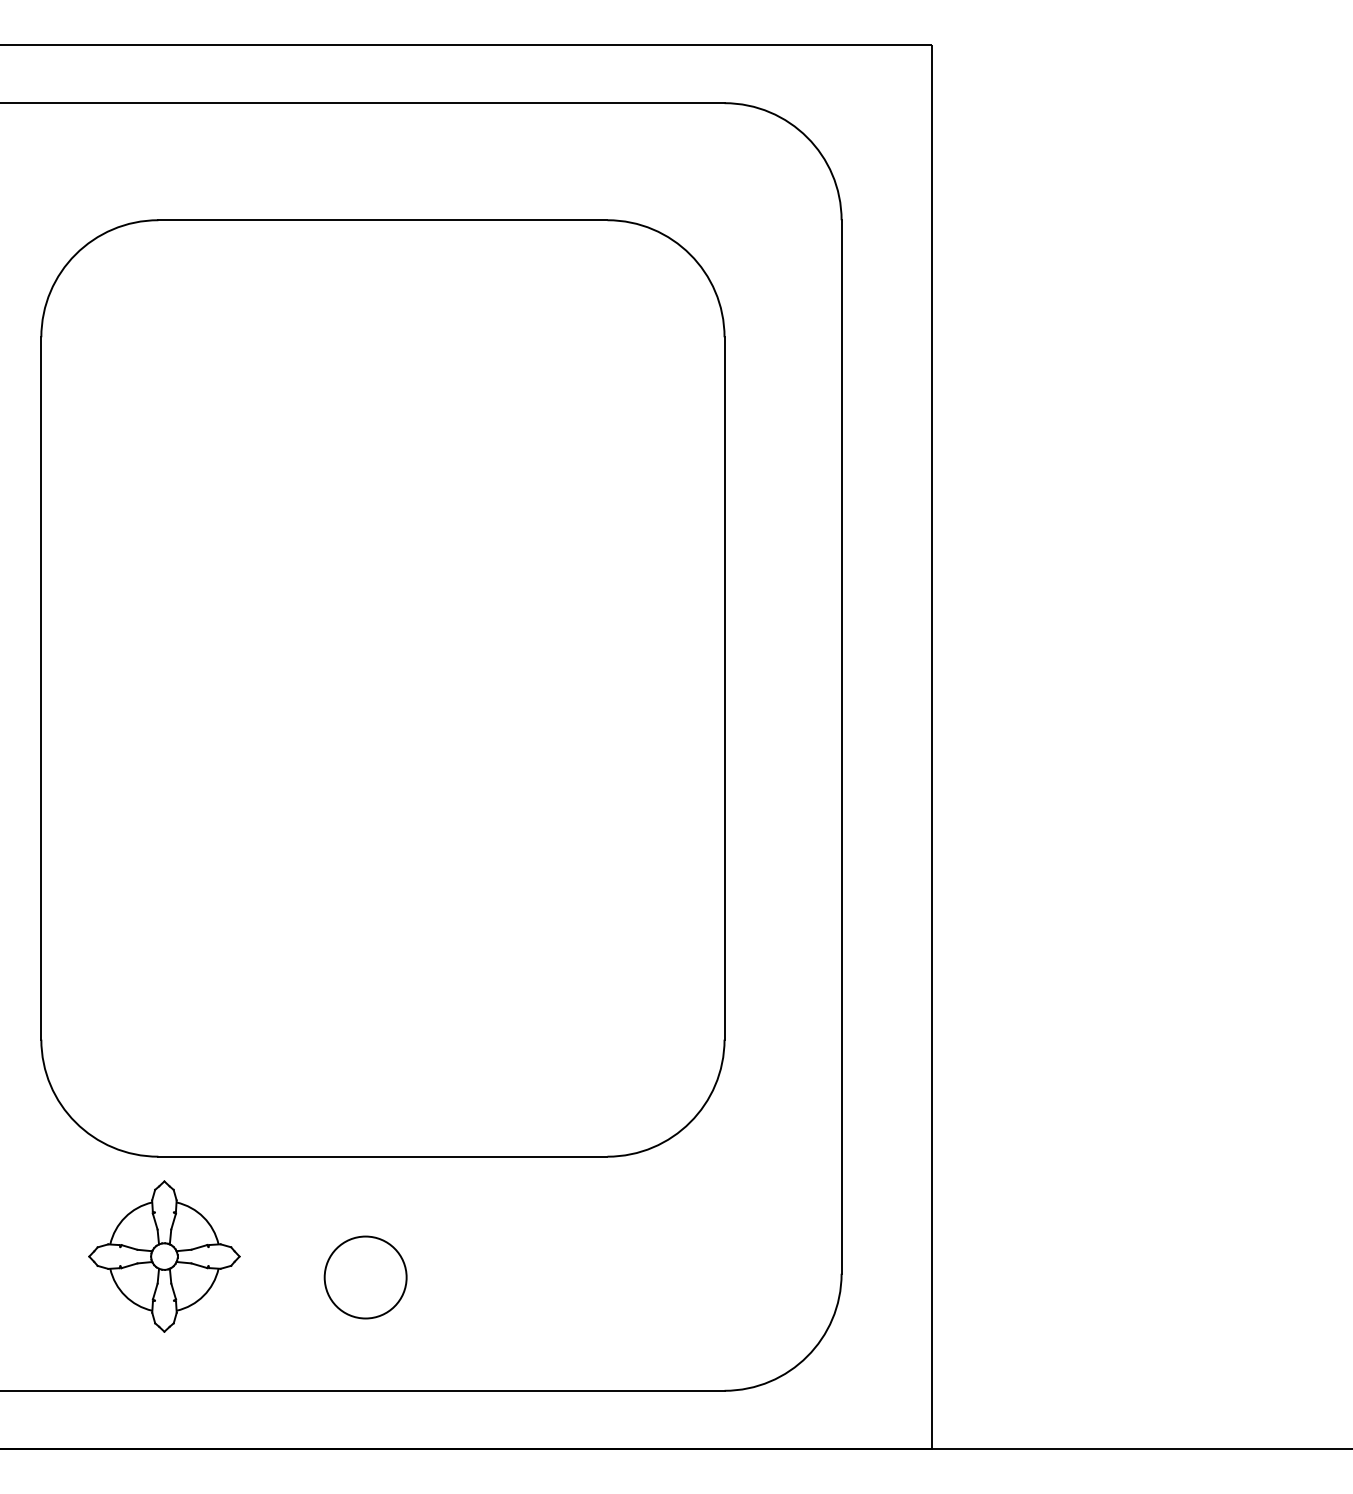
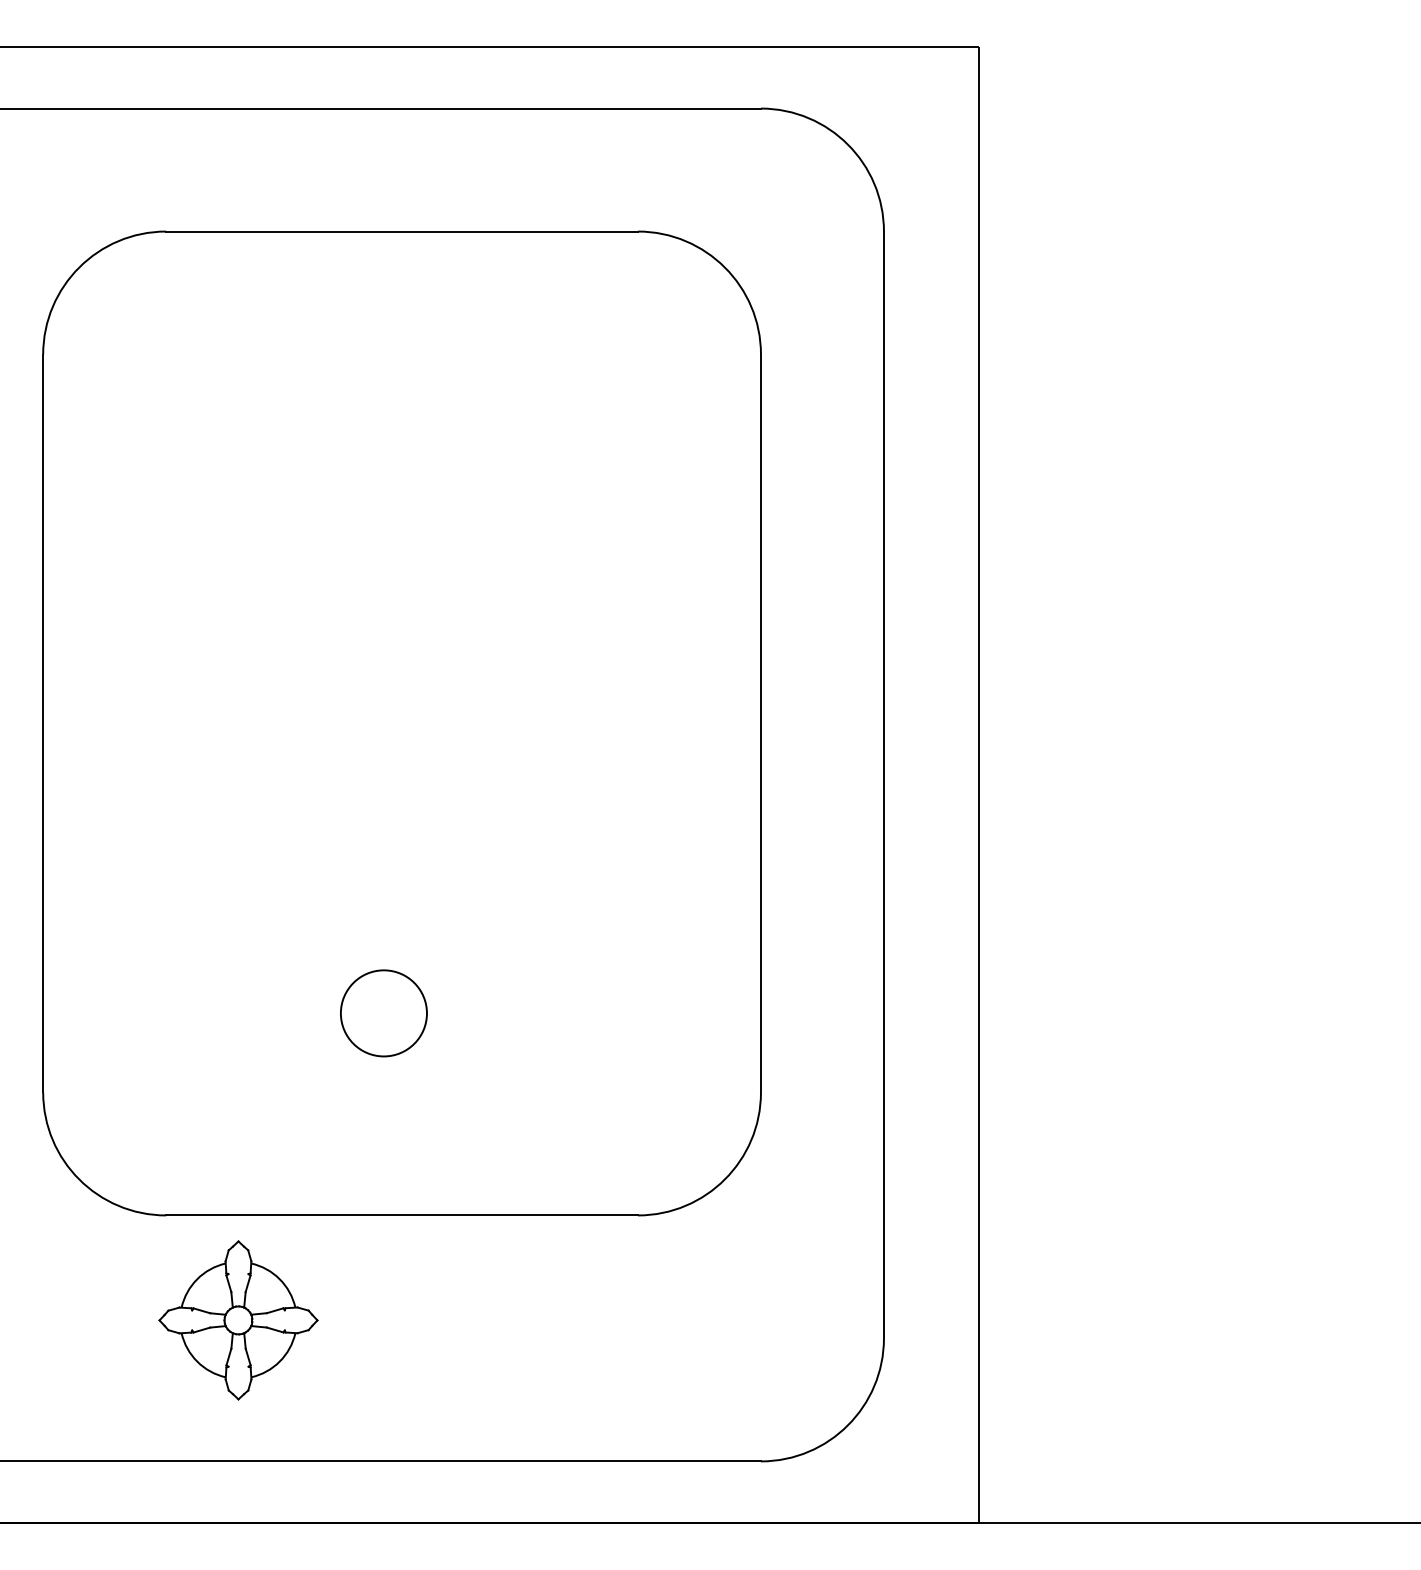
part: (164, 1256) -> (238, 1320), moved
circle: (365, 1277) -> (383, 1013), moved

